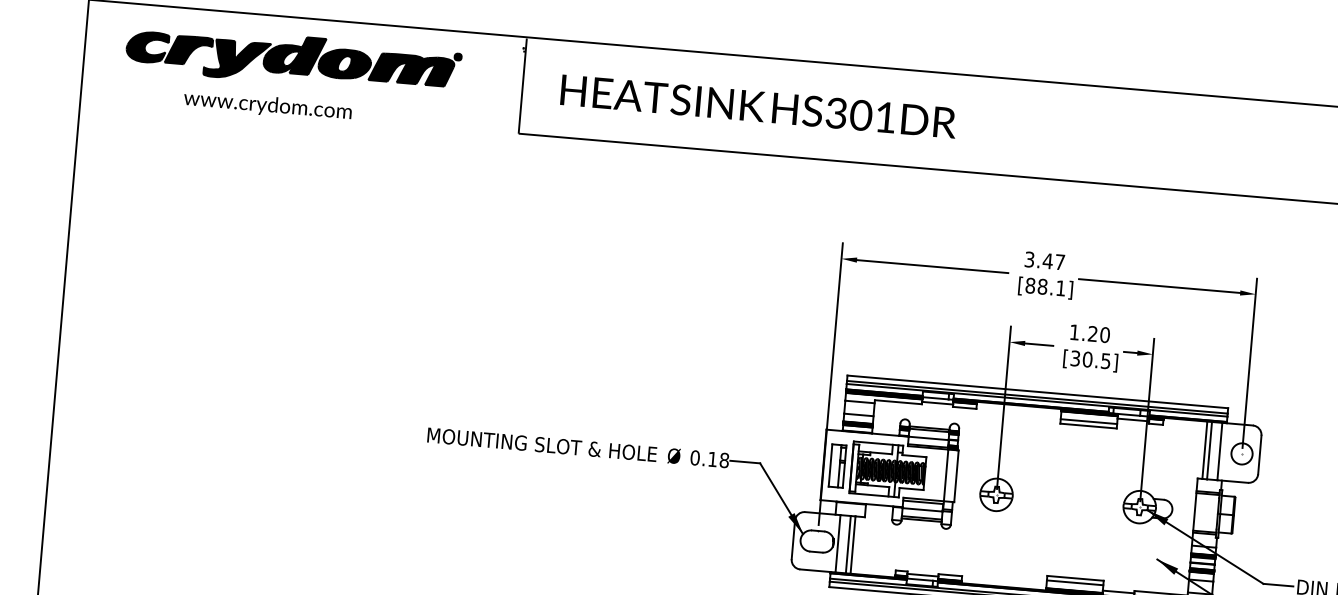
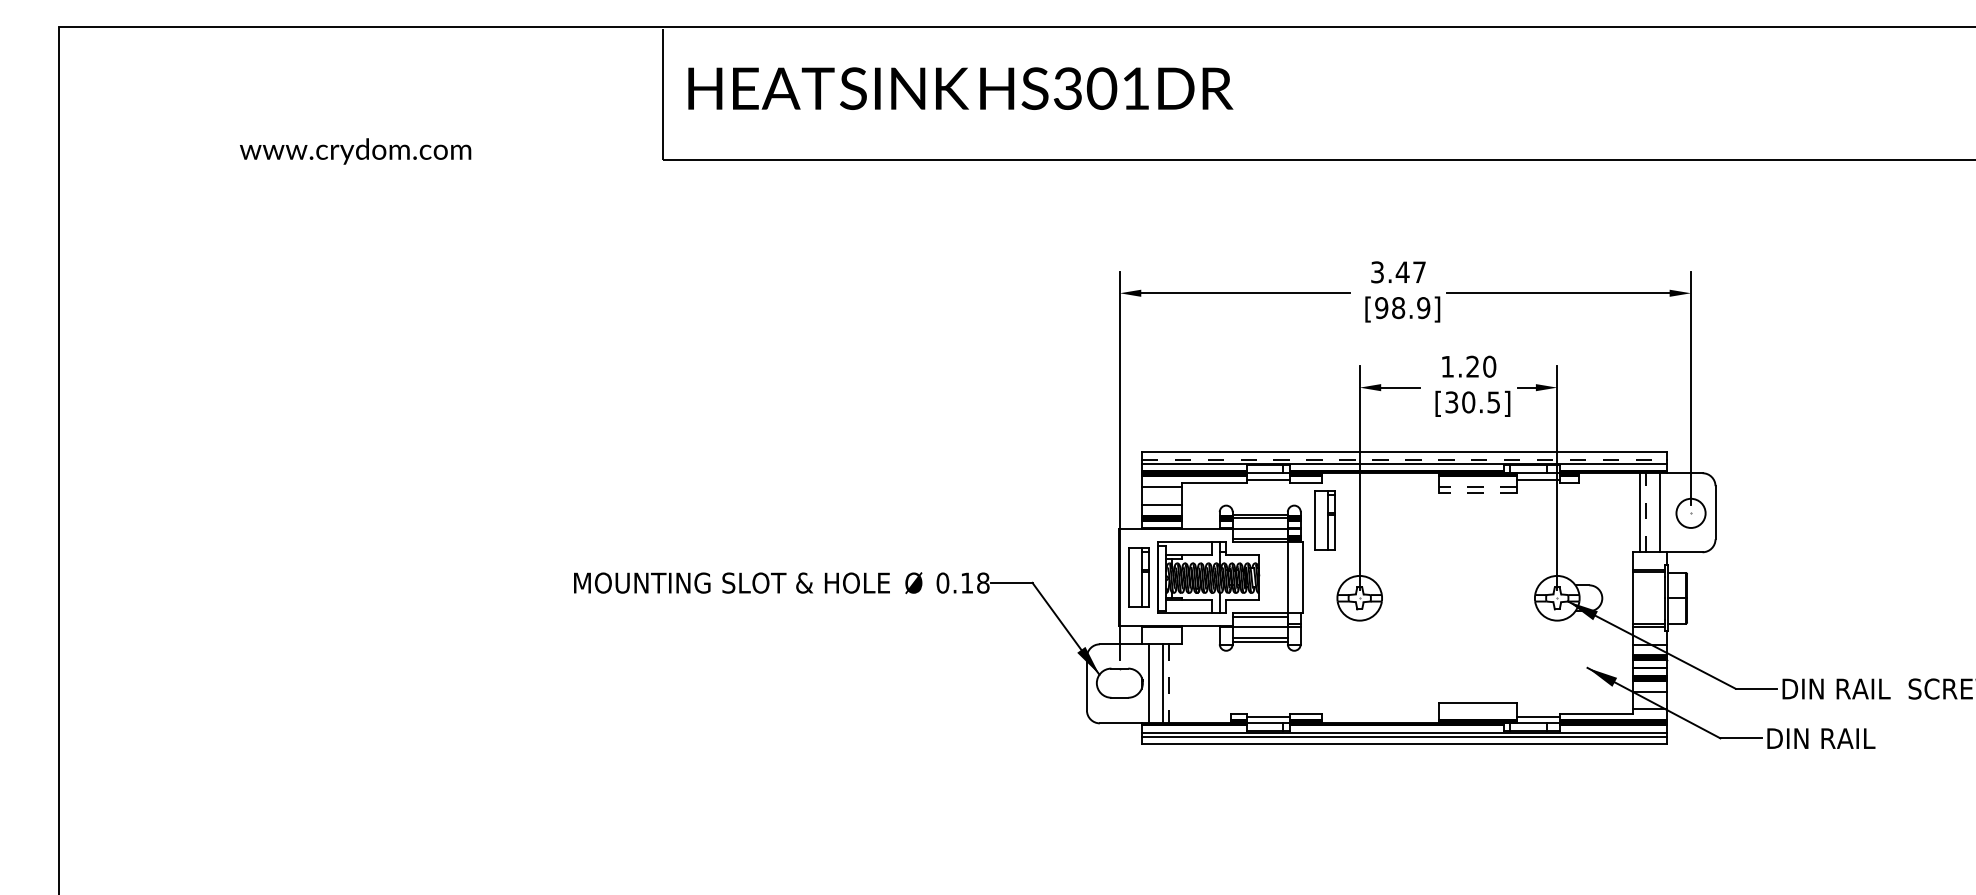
part: (292, 59) -> (345, 85), removed
text: (267, 106) -> (355, 151), moved
text: (758, 106) -> (960, 88), moved
text: (1045, 287) -> (1402, 308), [88.1] -> [98.9]
line: (1037, 397) -> (1404, 459), solid -> dashed
line: (1088, 421) -> (1477, 487), solid -> dashed
line: (1088, 426) -> (1477, 493), solid -> dashed
part: (975, 436) -> (1324, 520), added
line: (1209, 450) -> (1646, 512), solid -> dashed
line: (853, 544) -> (1169, 683), solid -> dashed
line: (1074, 582) -> (1477, 709), removed

